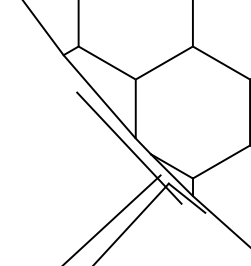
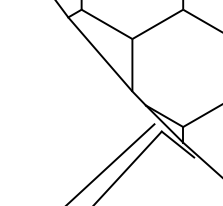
line: (129, 147) -> (126, 99), removed

